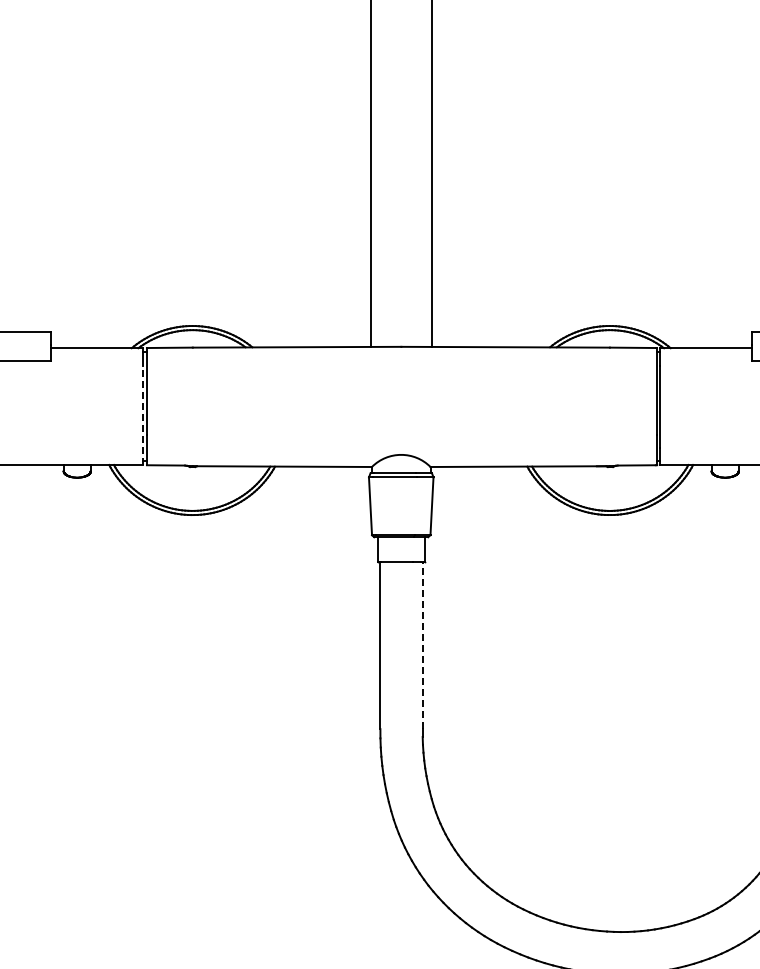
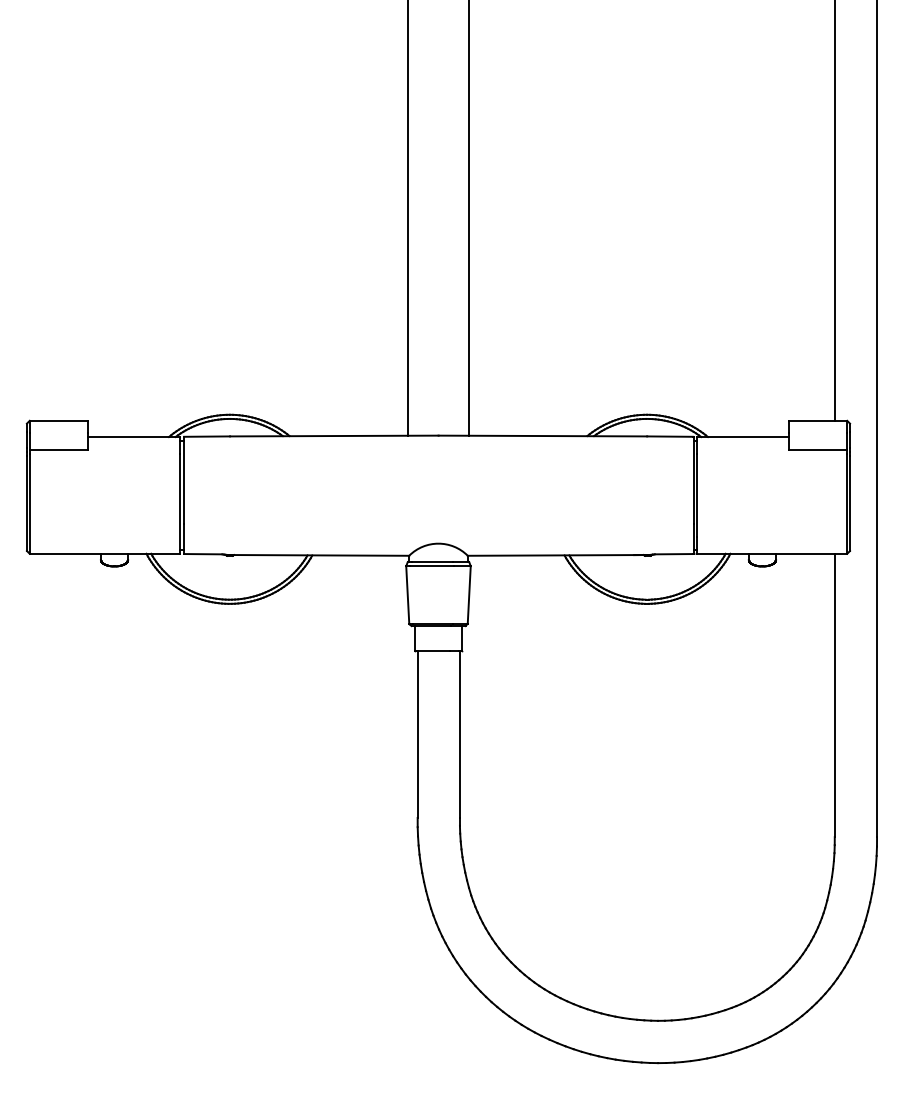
line: (142, 415) -> (179, 504), dashed -> solid
line: (422, 645) -> (459, 734), dashed -> solid

